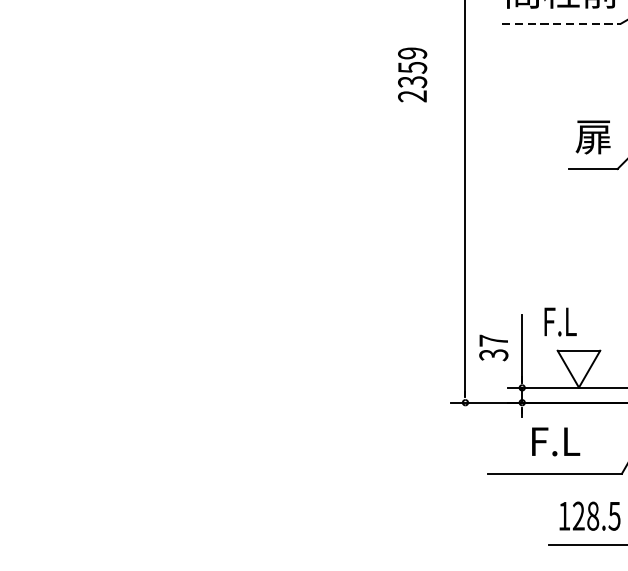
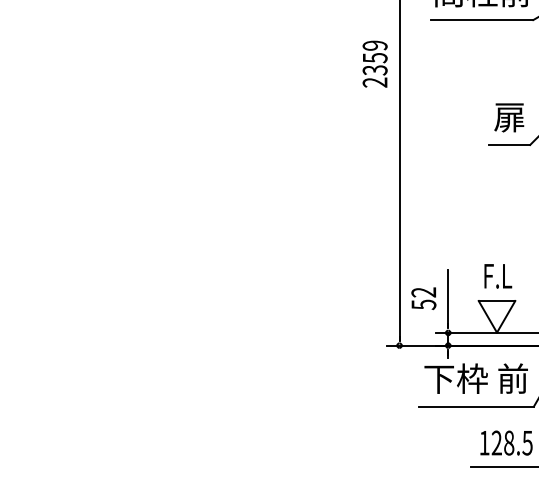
line: (562, 24) -> (482, 20), dashed -> solid
text: (411, 74) -> (374, 63), moved
text: (560, 322) -> (498, 276), moved
text: (493, 347) -> (423, 298), 37 -> 52
text: (553, 440) -> (475, 378), F.L -> 下枠 前

